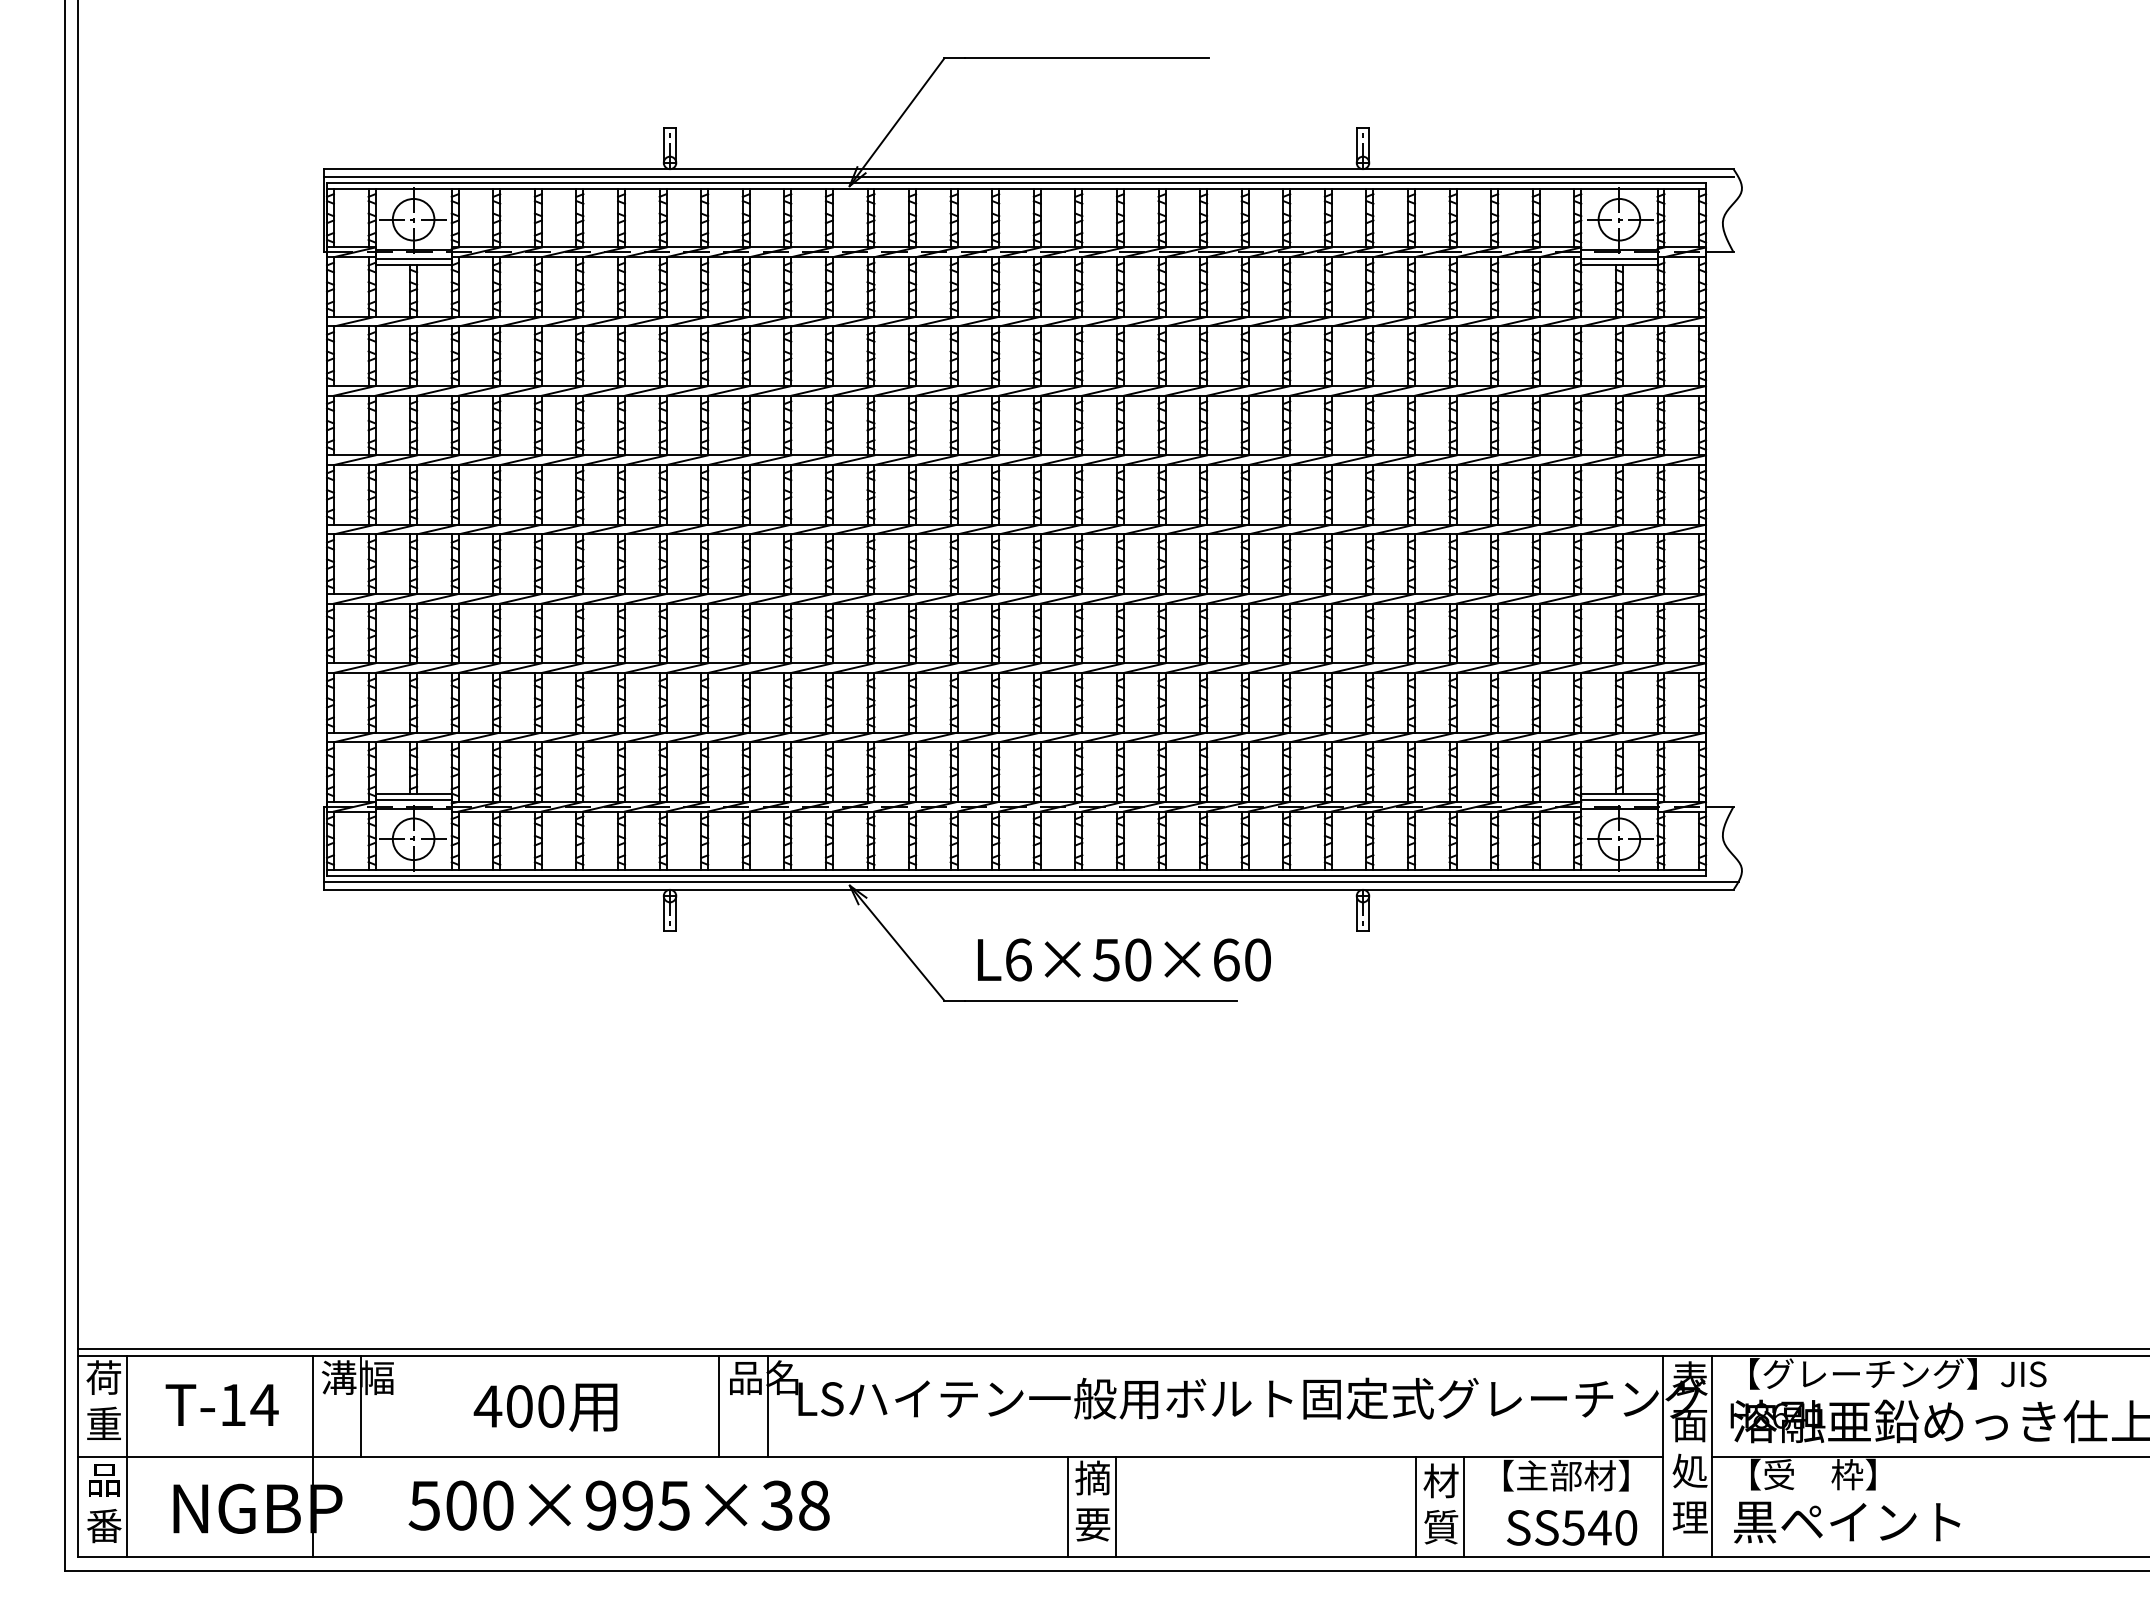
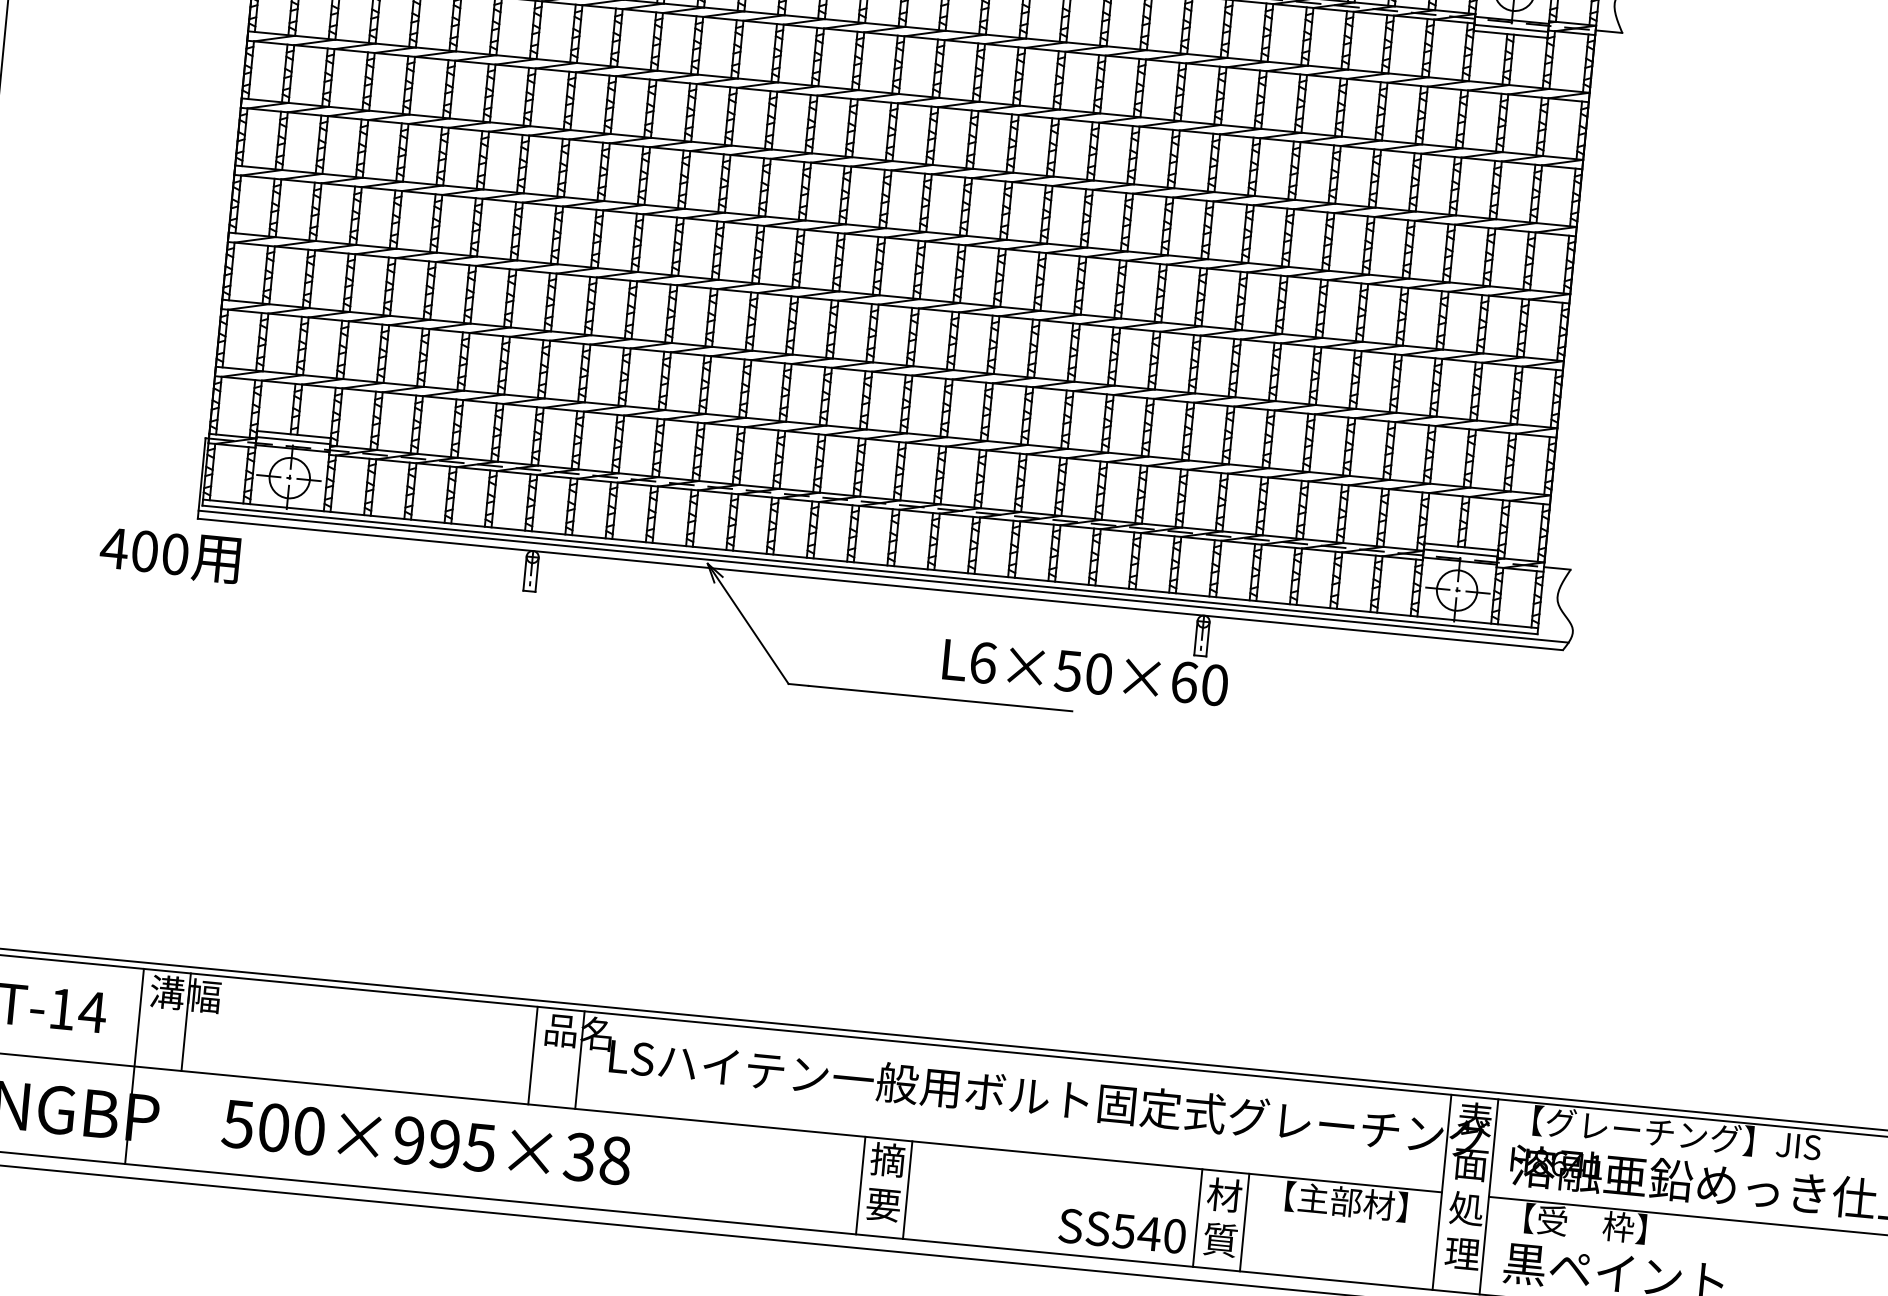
text: (1124, 959) -> (1085, 672), moved
text: (545, 1407) -> (169, 554), moved
text: (1572, 1527) -> (1122, 1230), moved

